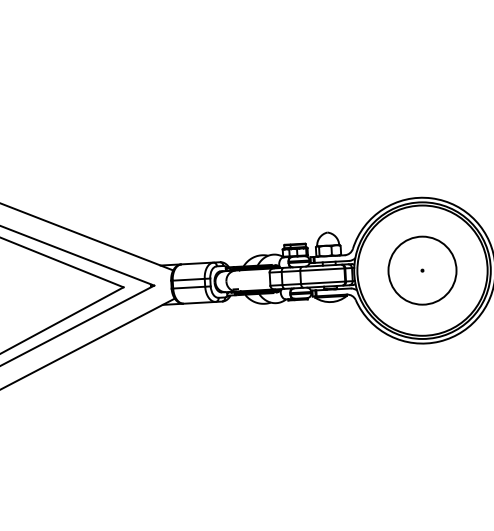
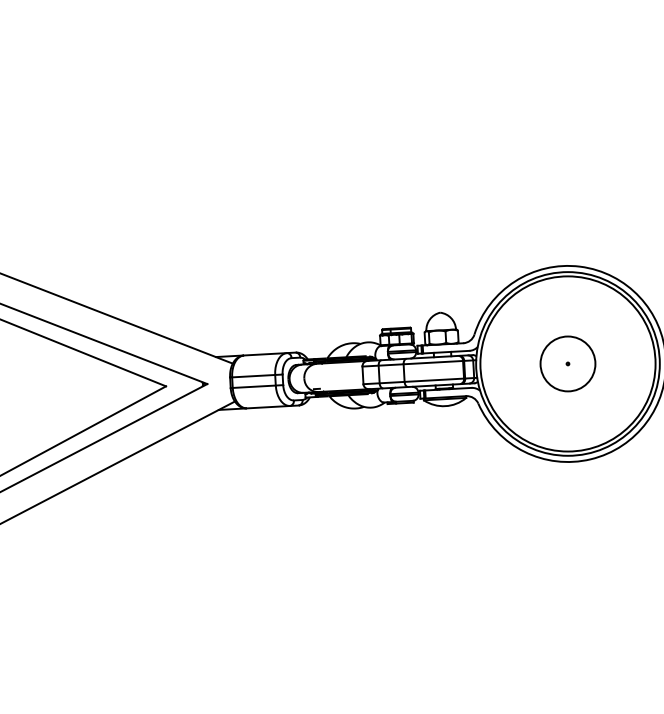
circle: (422, 270) -> (567, 363), size x0.6

